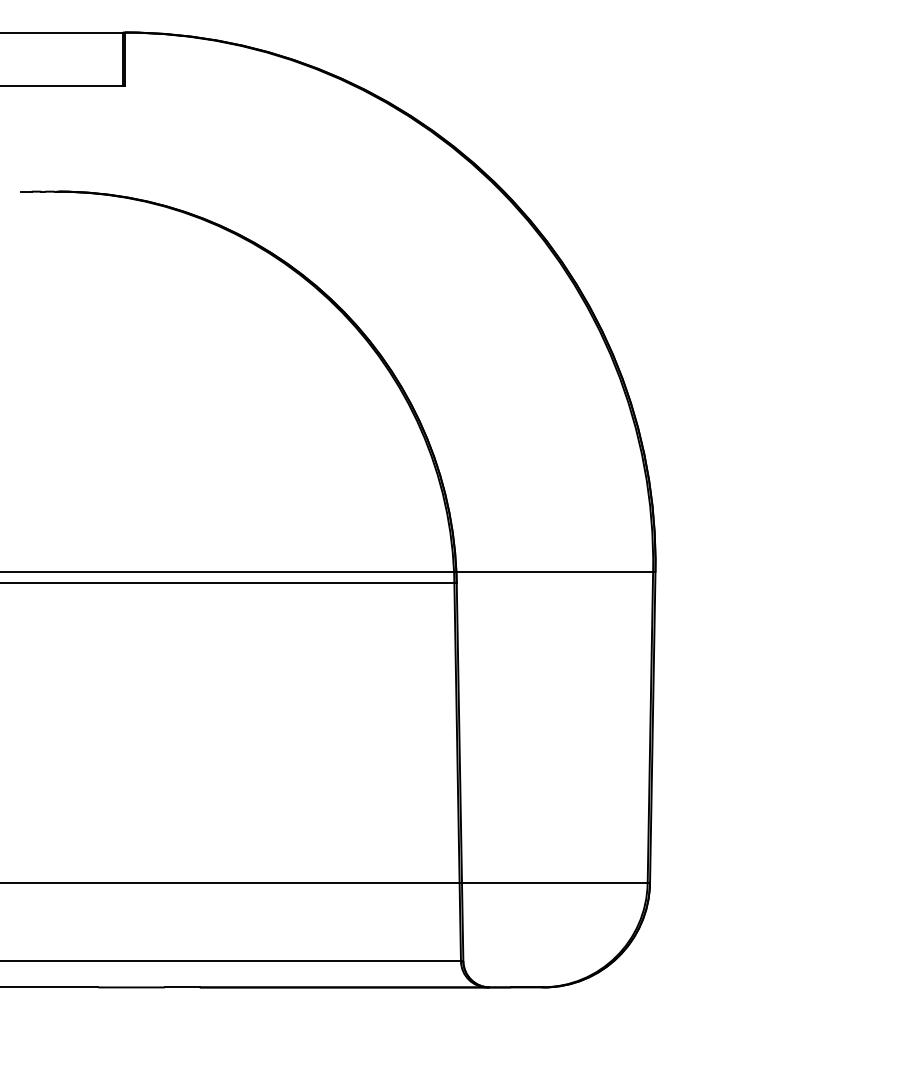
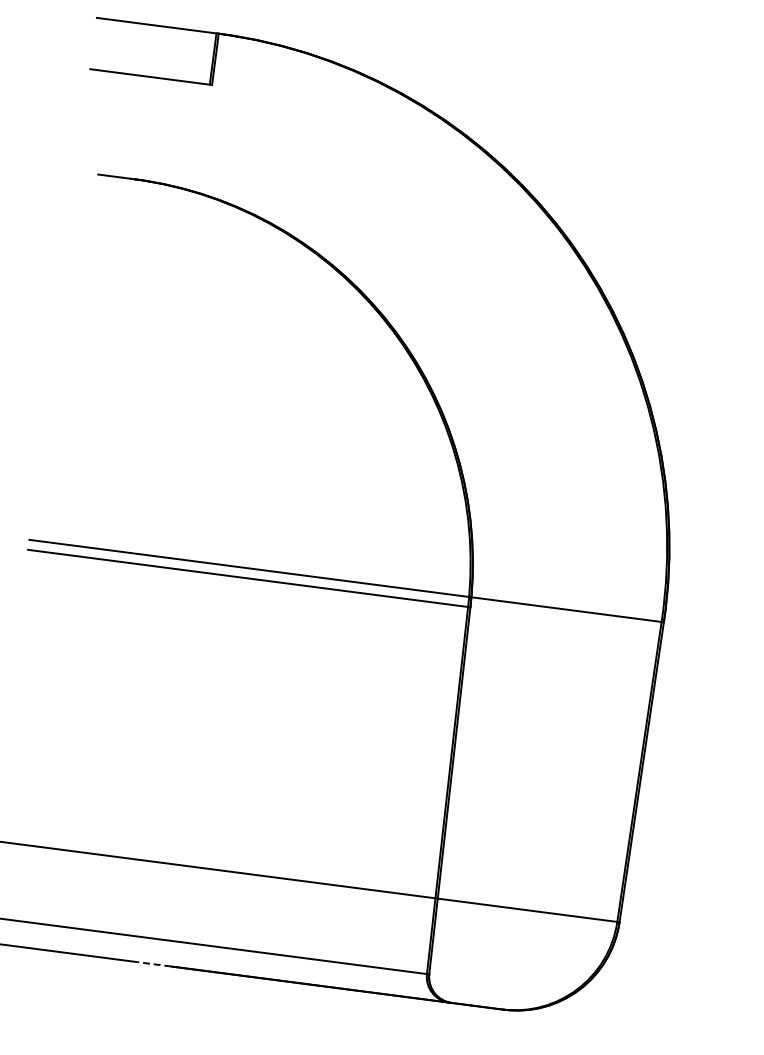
line: (182, 987) -> (154, 964), solid -> dashed

